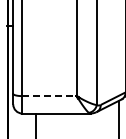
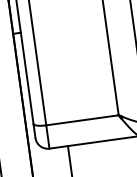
line: (50, 96) -> (83, 120), dashed -> solid

